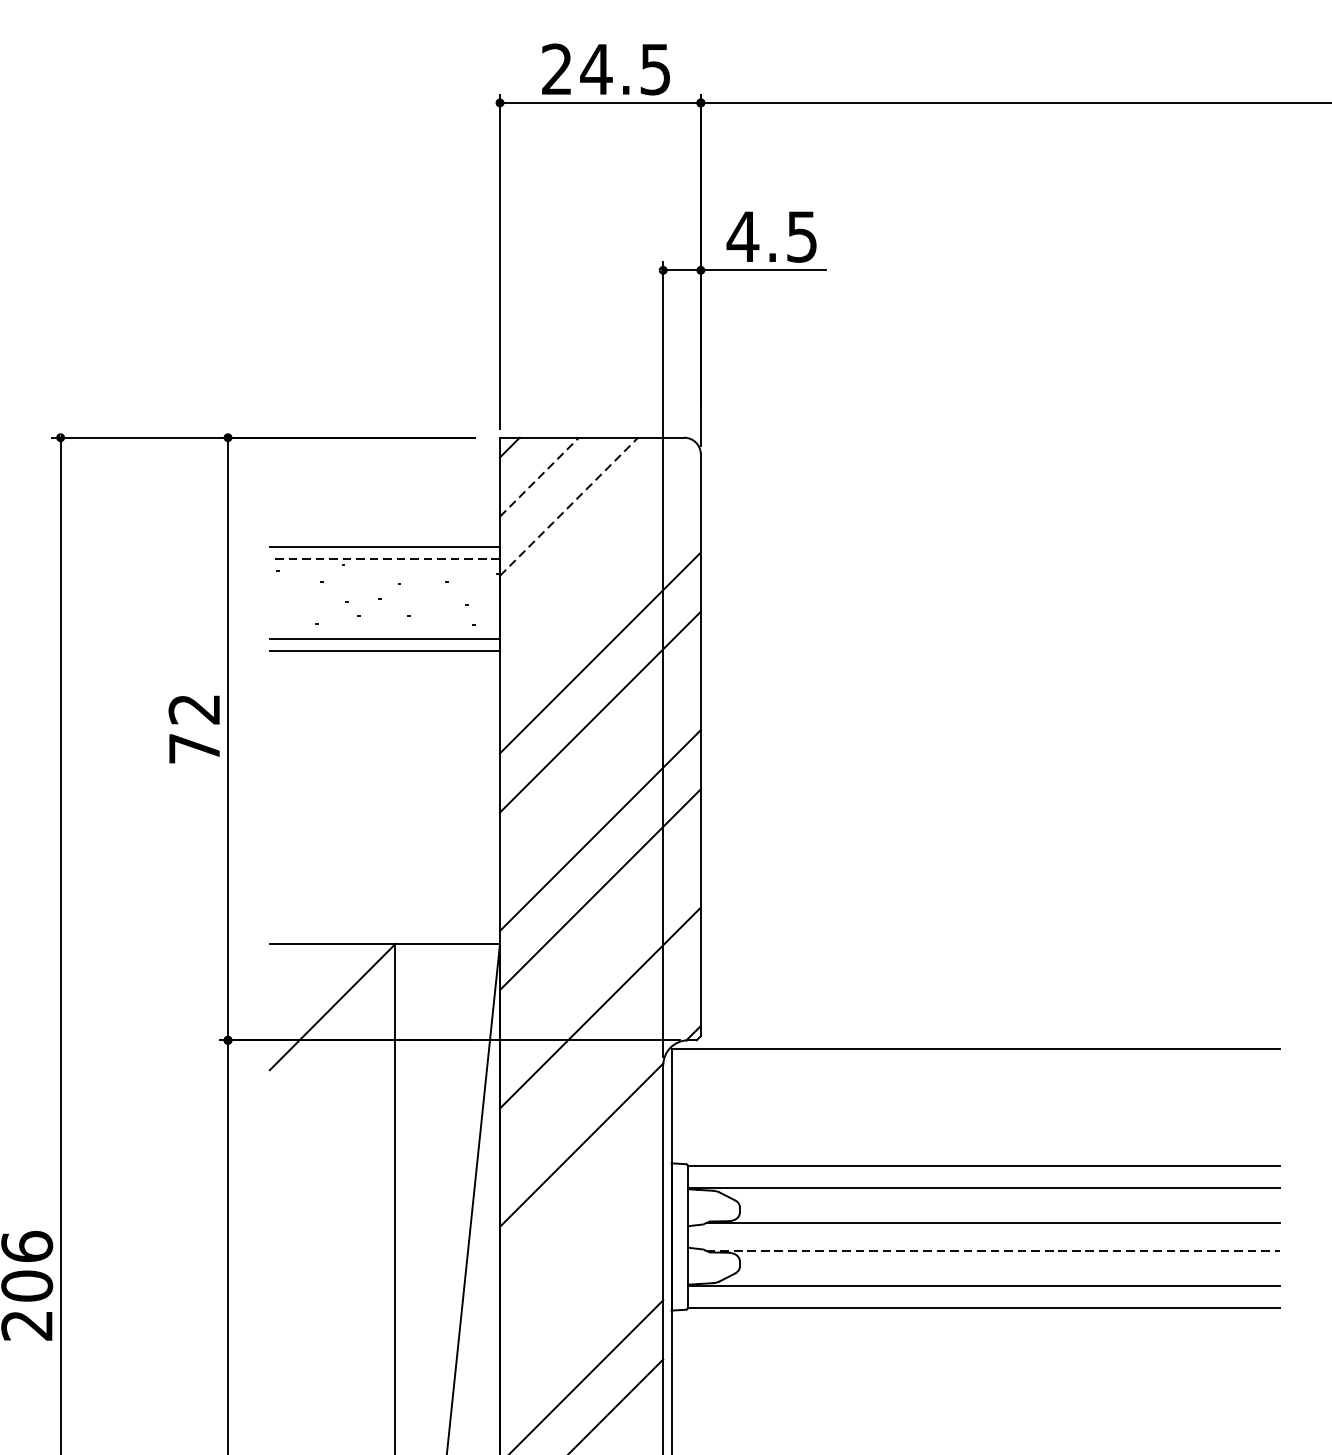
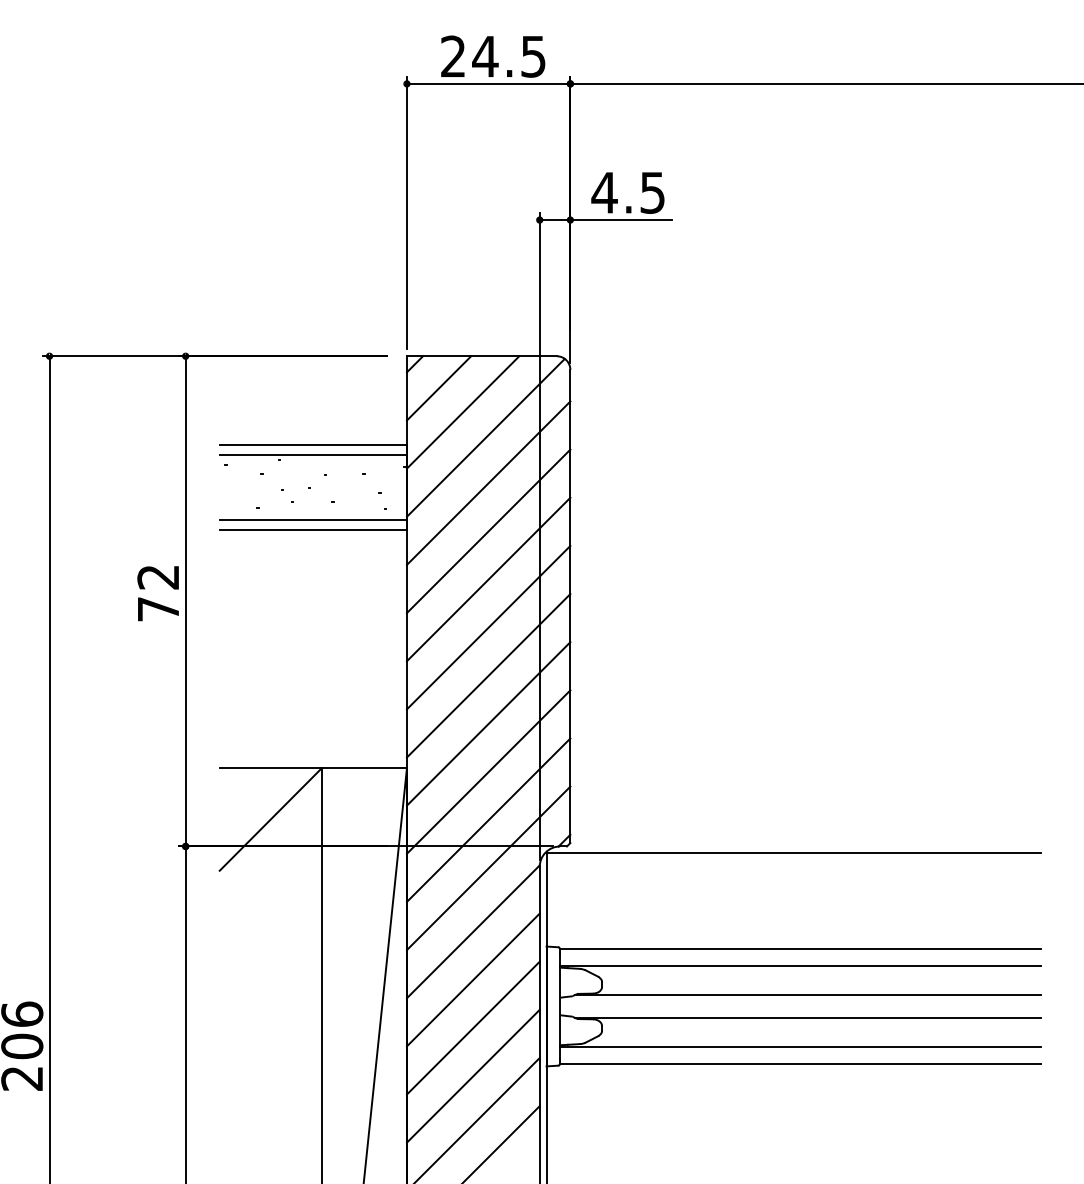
line: (540, 477) -> (439, 388), dashed -> solid
line: (569, 506) -> (463, 412), dashed -> solid
line: (596, 537) -> (485, 437), added
line: (385, 558) -> (313, 454), dashed -> solid
line: (600, 592) -> (488, 482), added
line: (600, 771) -> (488, 627), added
line: (600, 948) -> (488, 771), added
line: (600, 1067) -> (488, 868), added
line: (580, 1203) -> (472, 979), added
line: (993, 1251) -> (808, 1018), dashed -> solid
line: (580, 1262) -> (472, 1027), added
line: (580, 1321) -> (472, 1075), added

